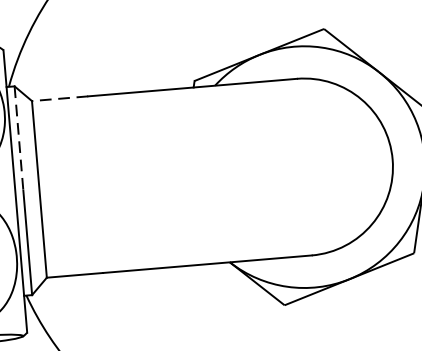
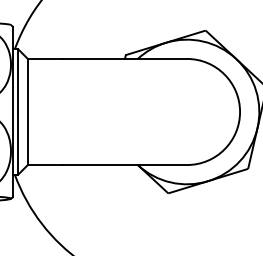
line: (59, 98) -> (44, 58), dashed -> solid
line: (19, 139) -> (18, 81), dashed -> solid

